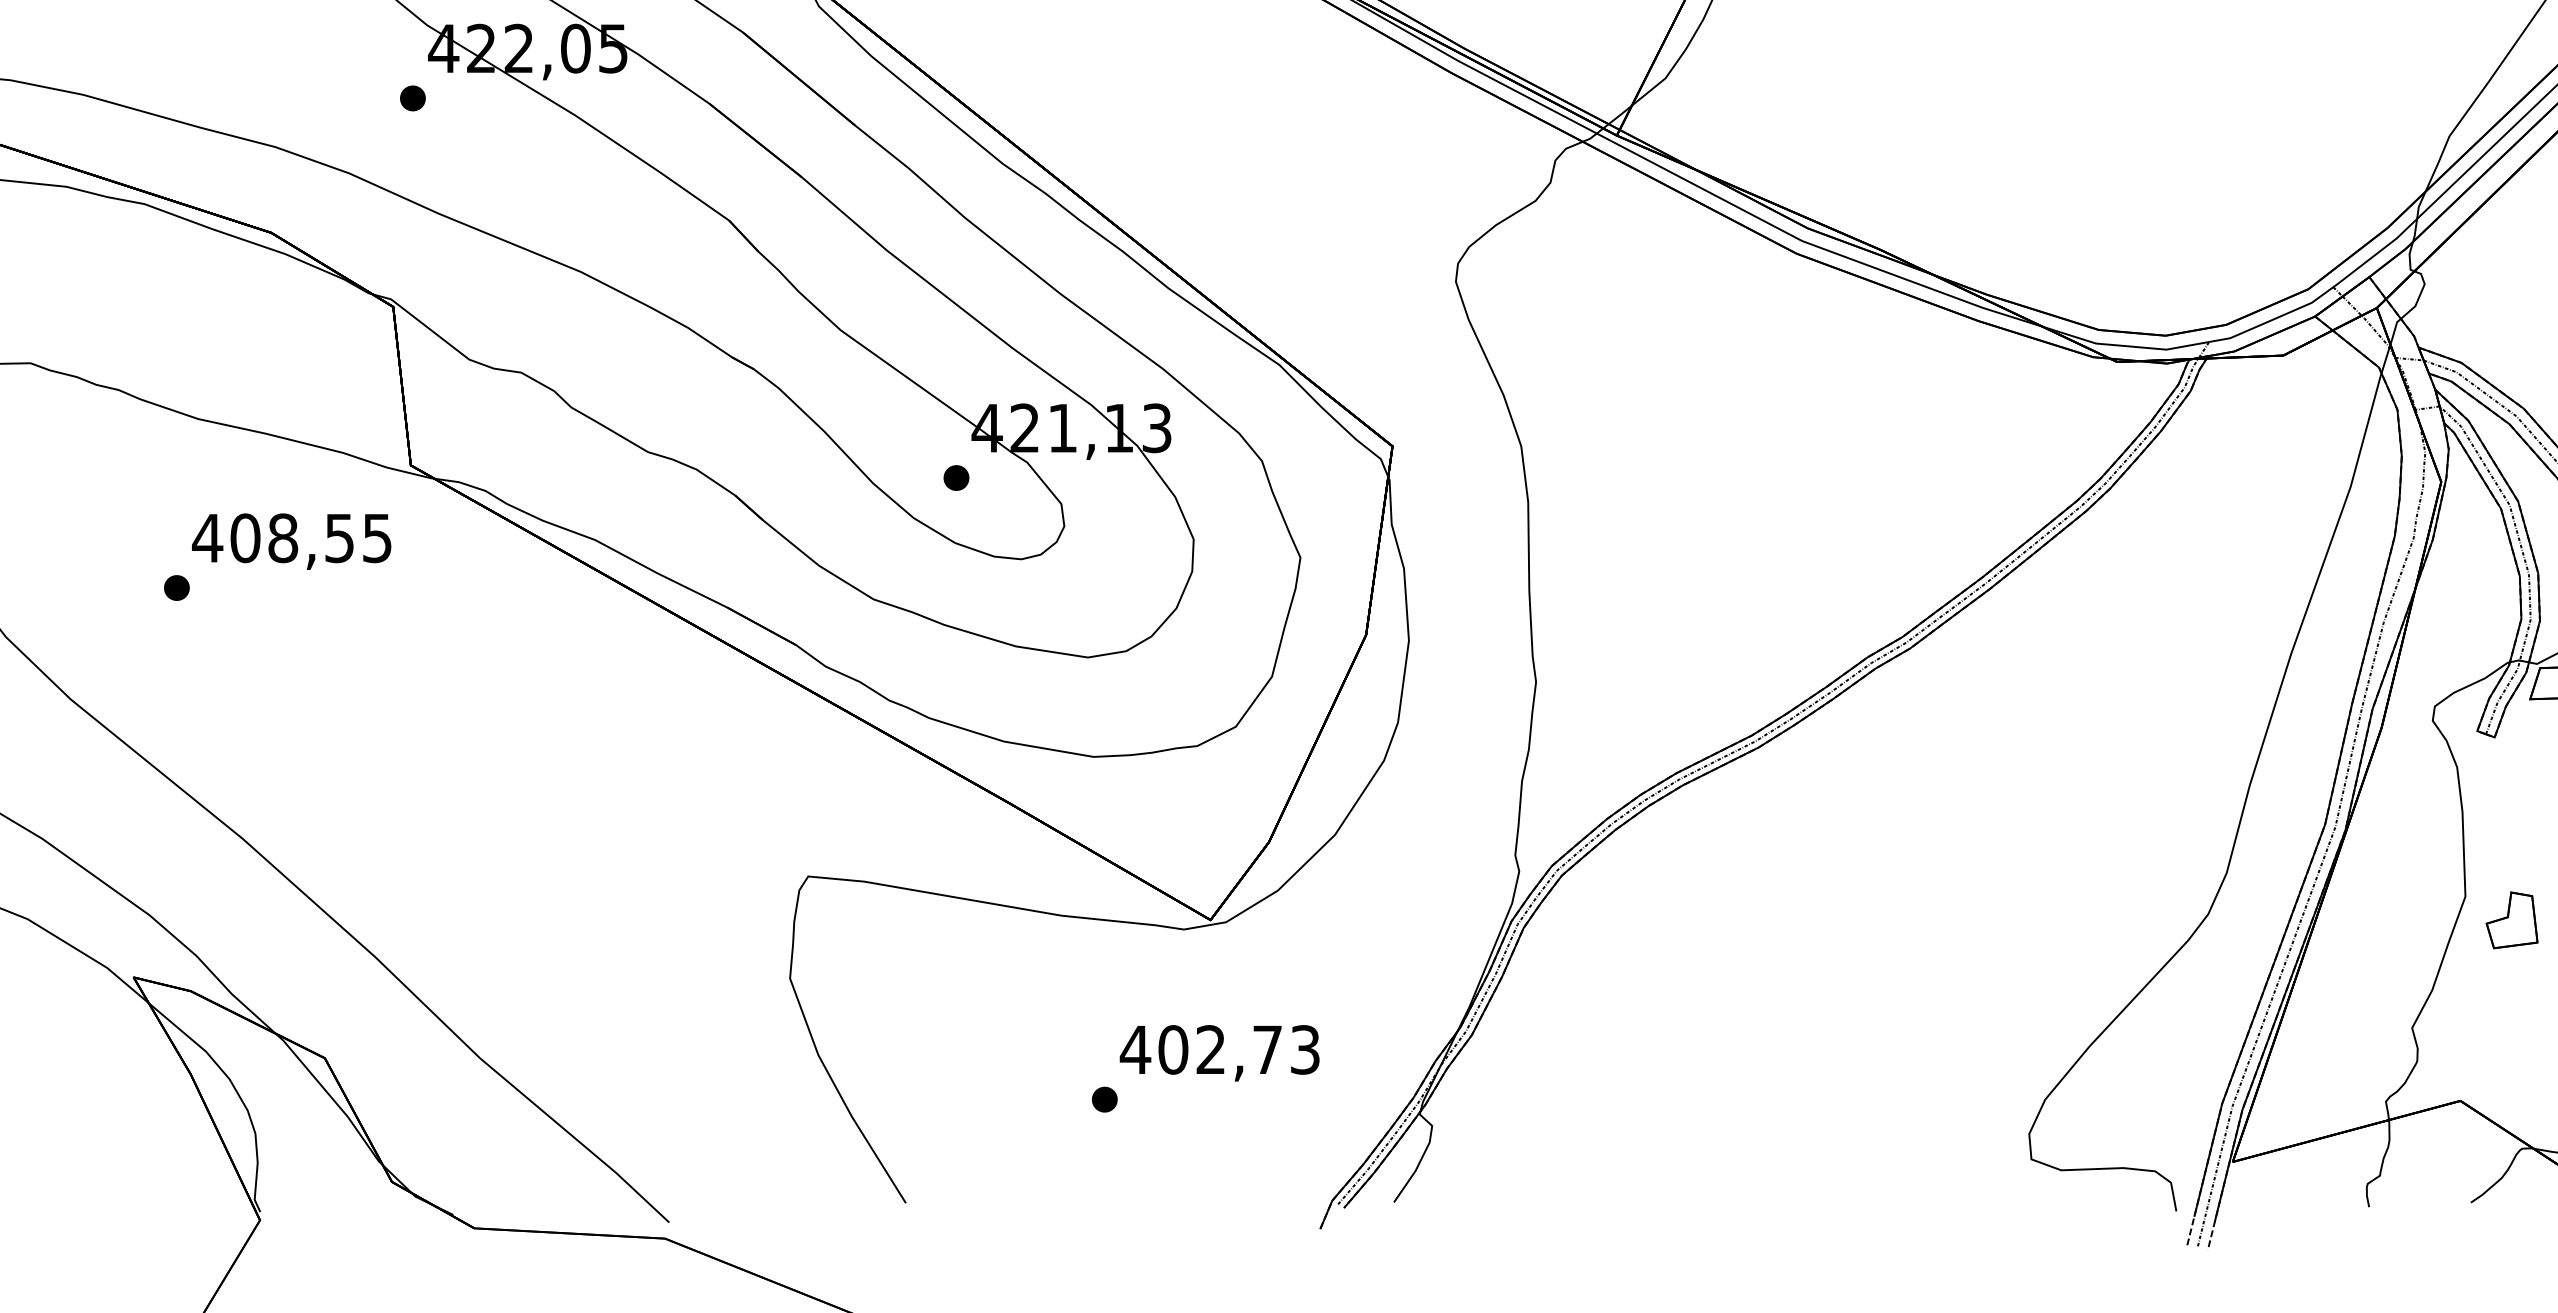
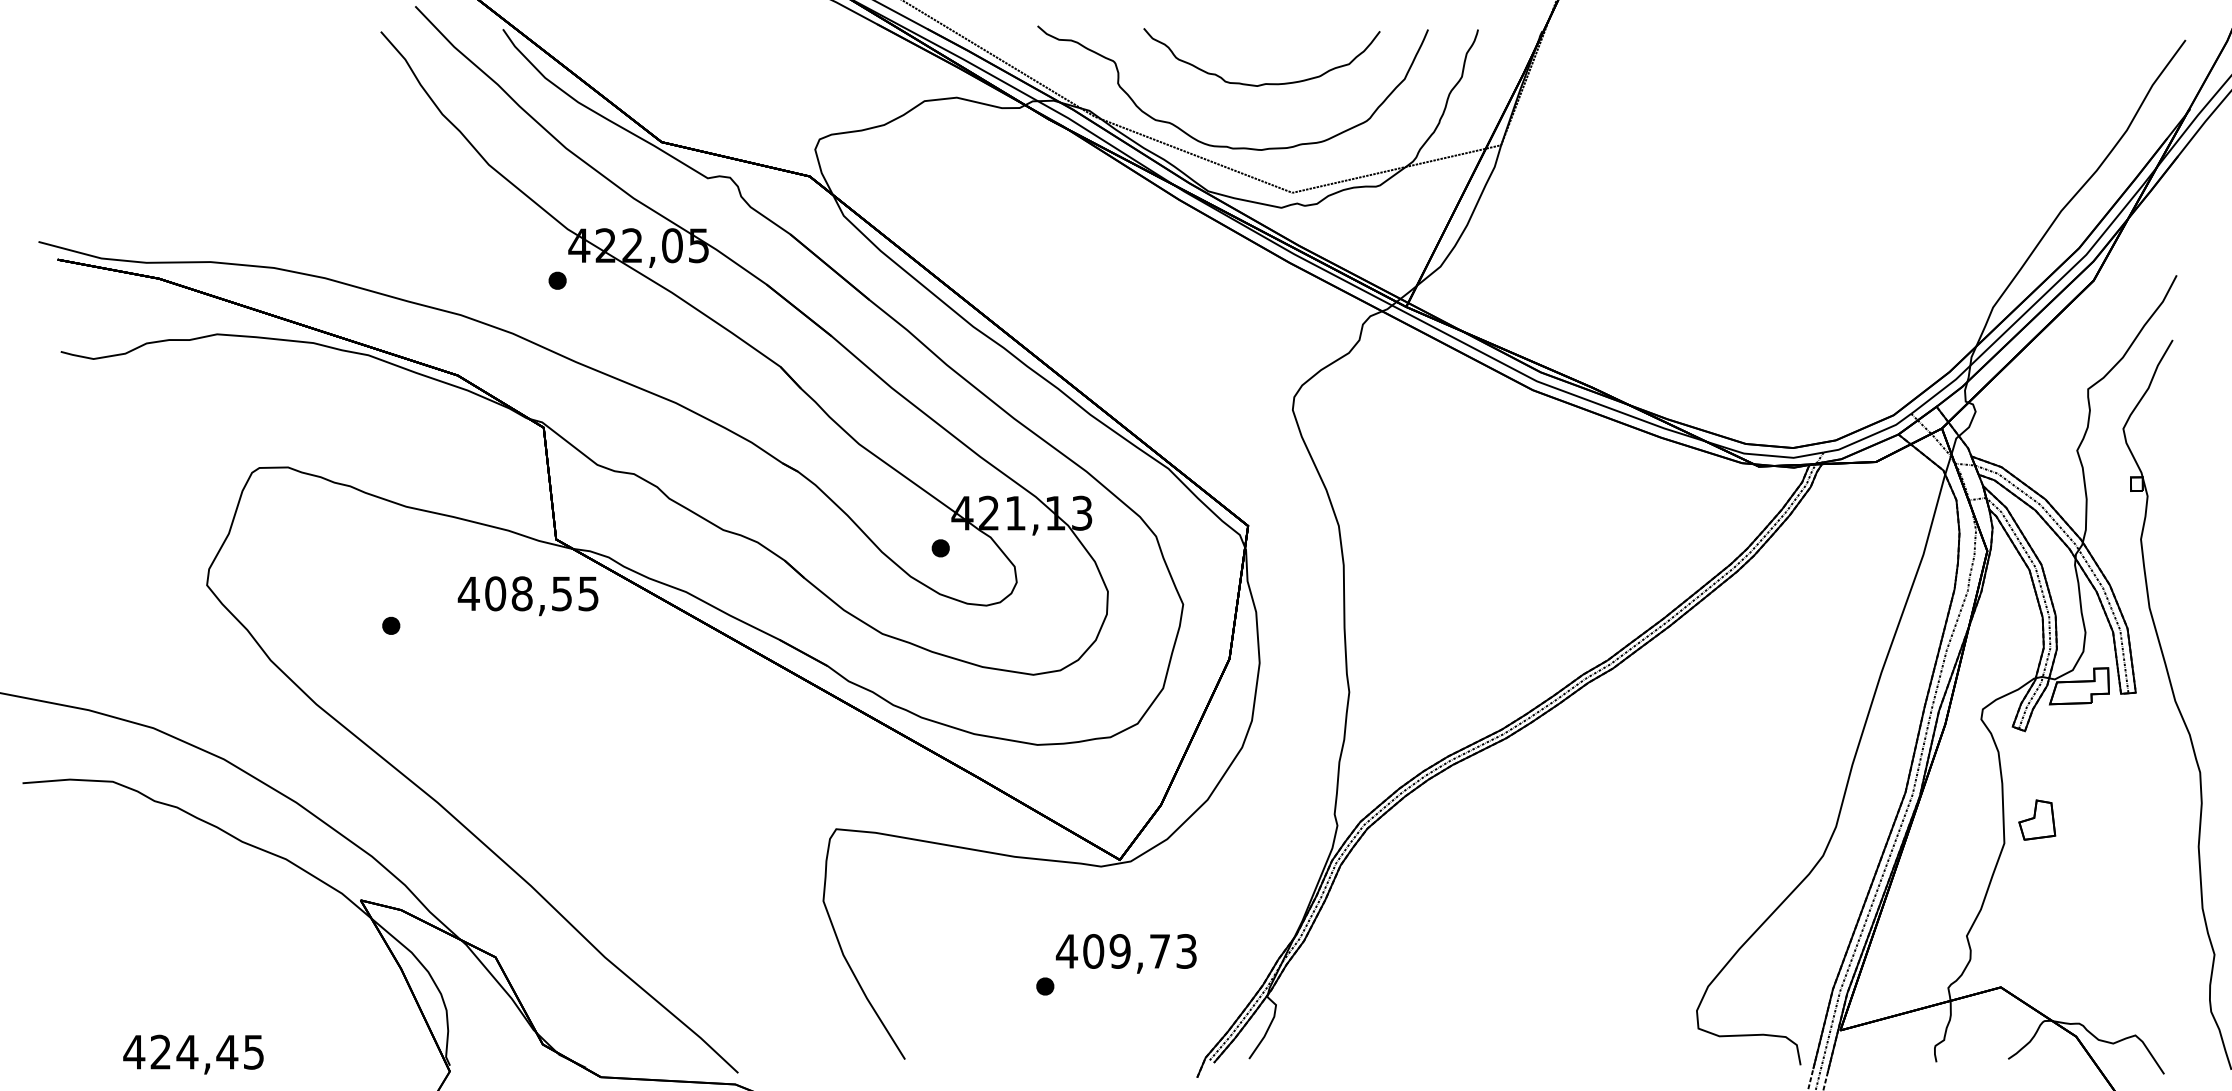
text: (290, 542) -> (527, 596), moved
part: (2512, 919) -> (2037, 819), moved
text: (1210, 1049) -> (1119, 951), 402,73 -> 409,73

